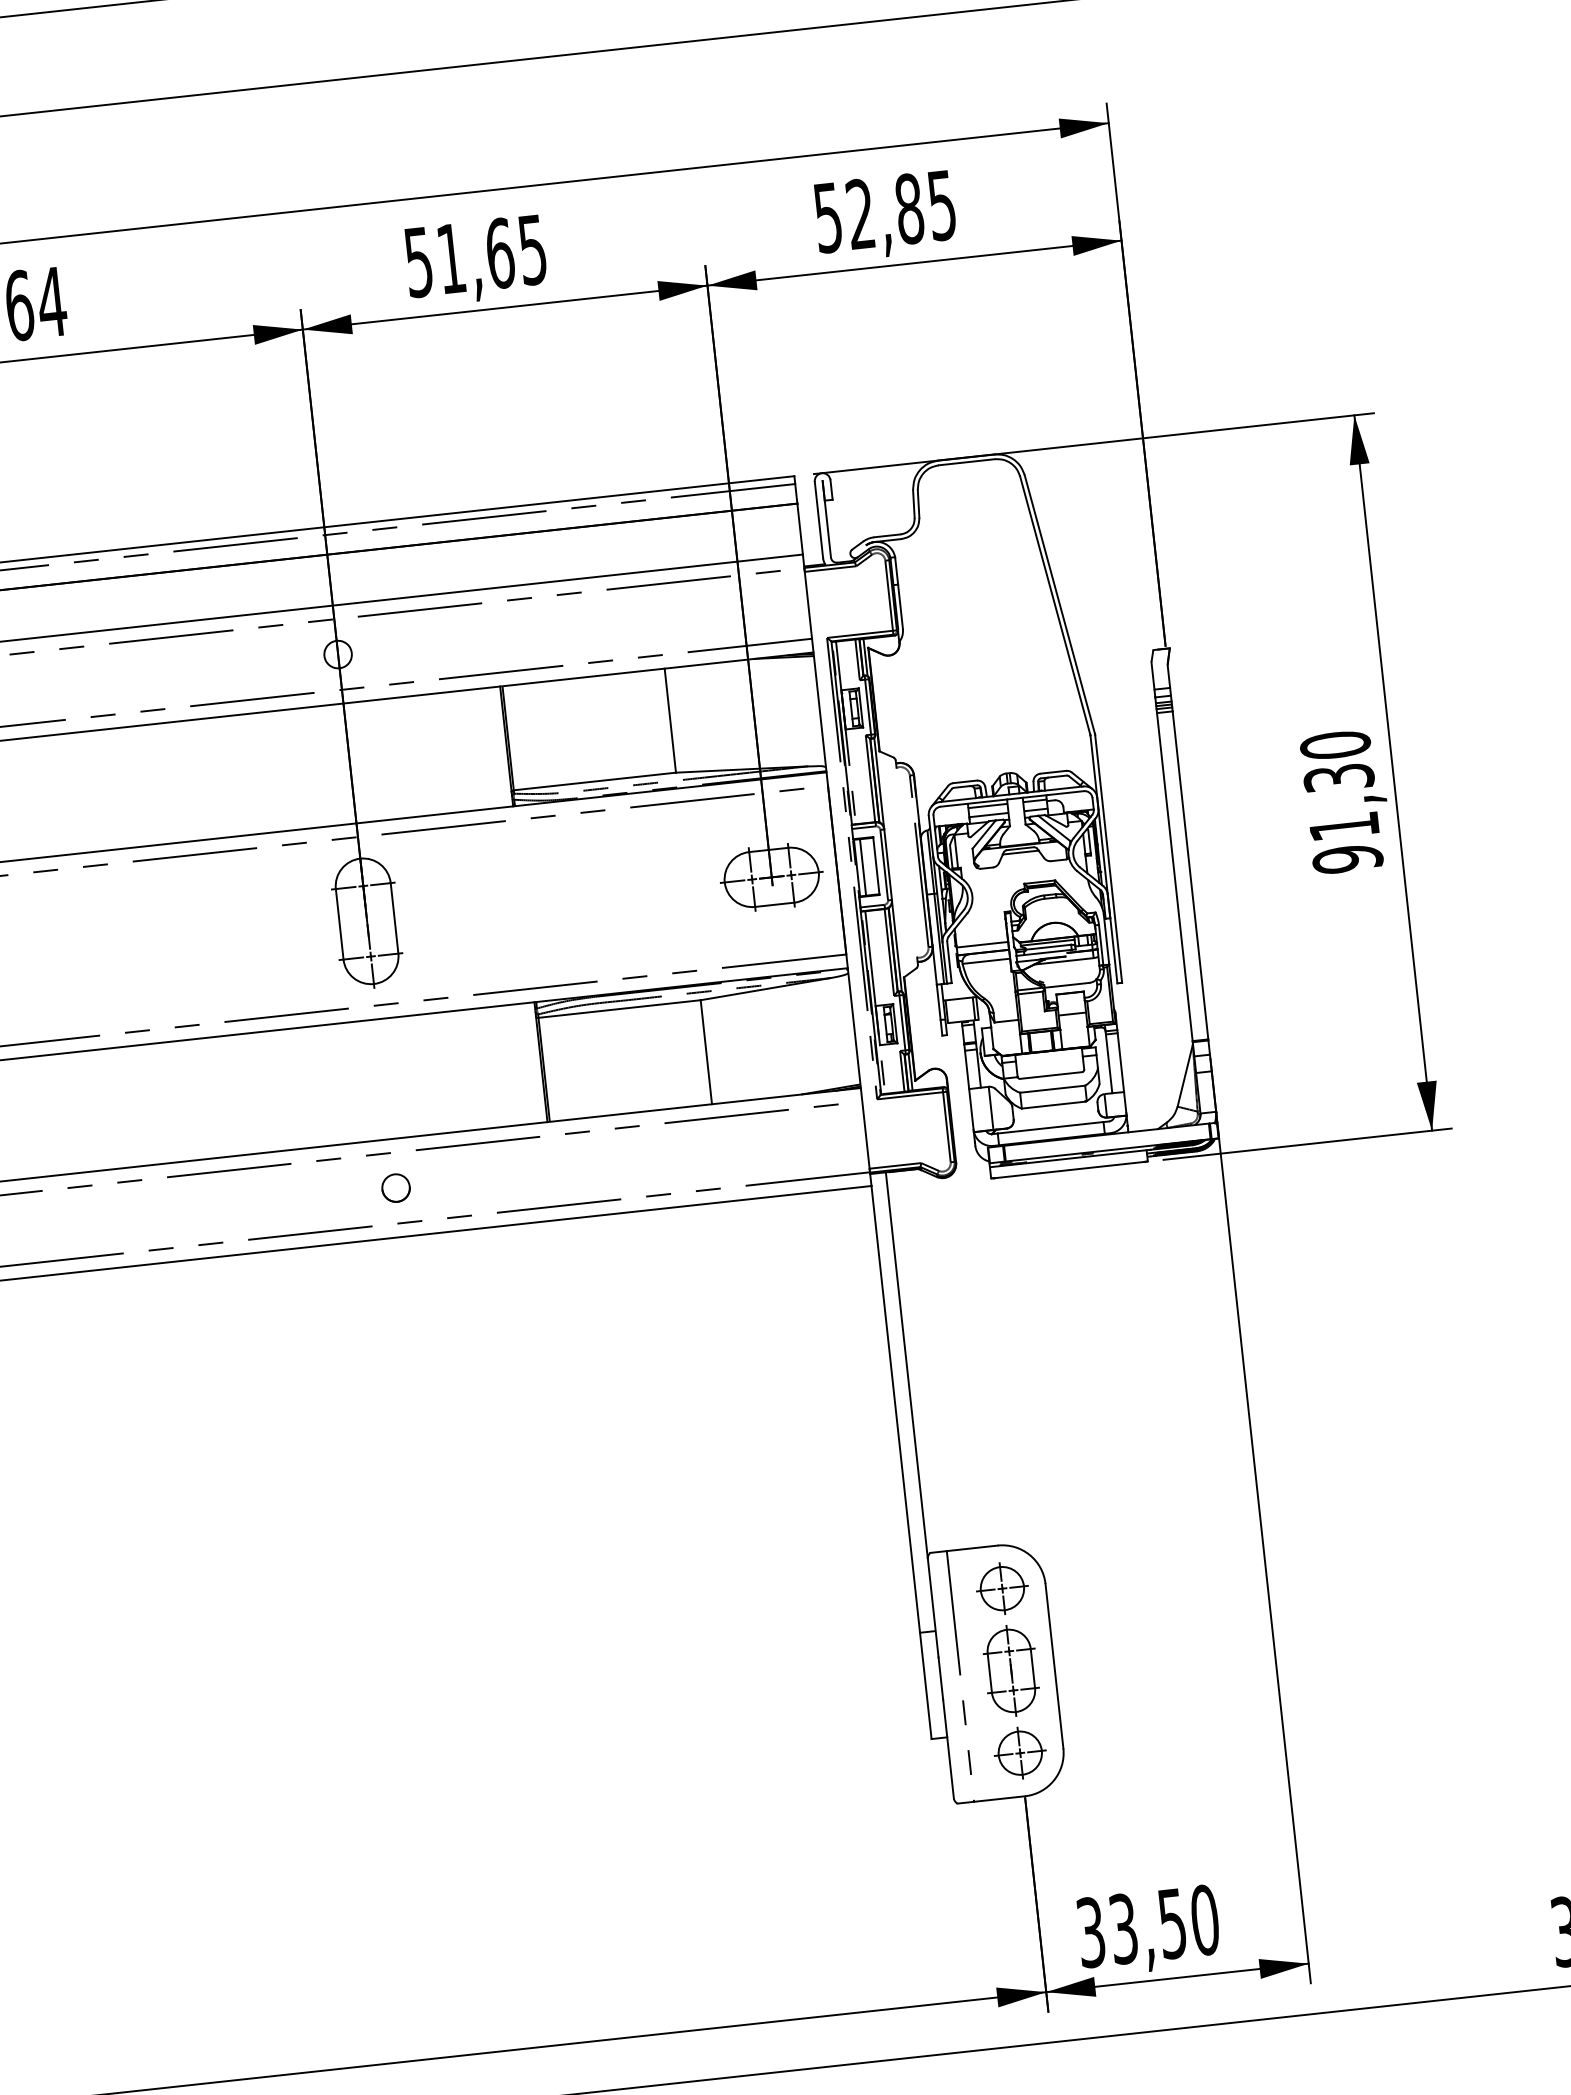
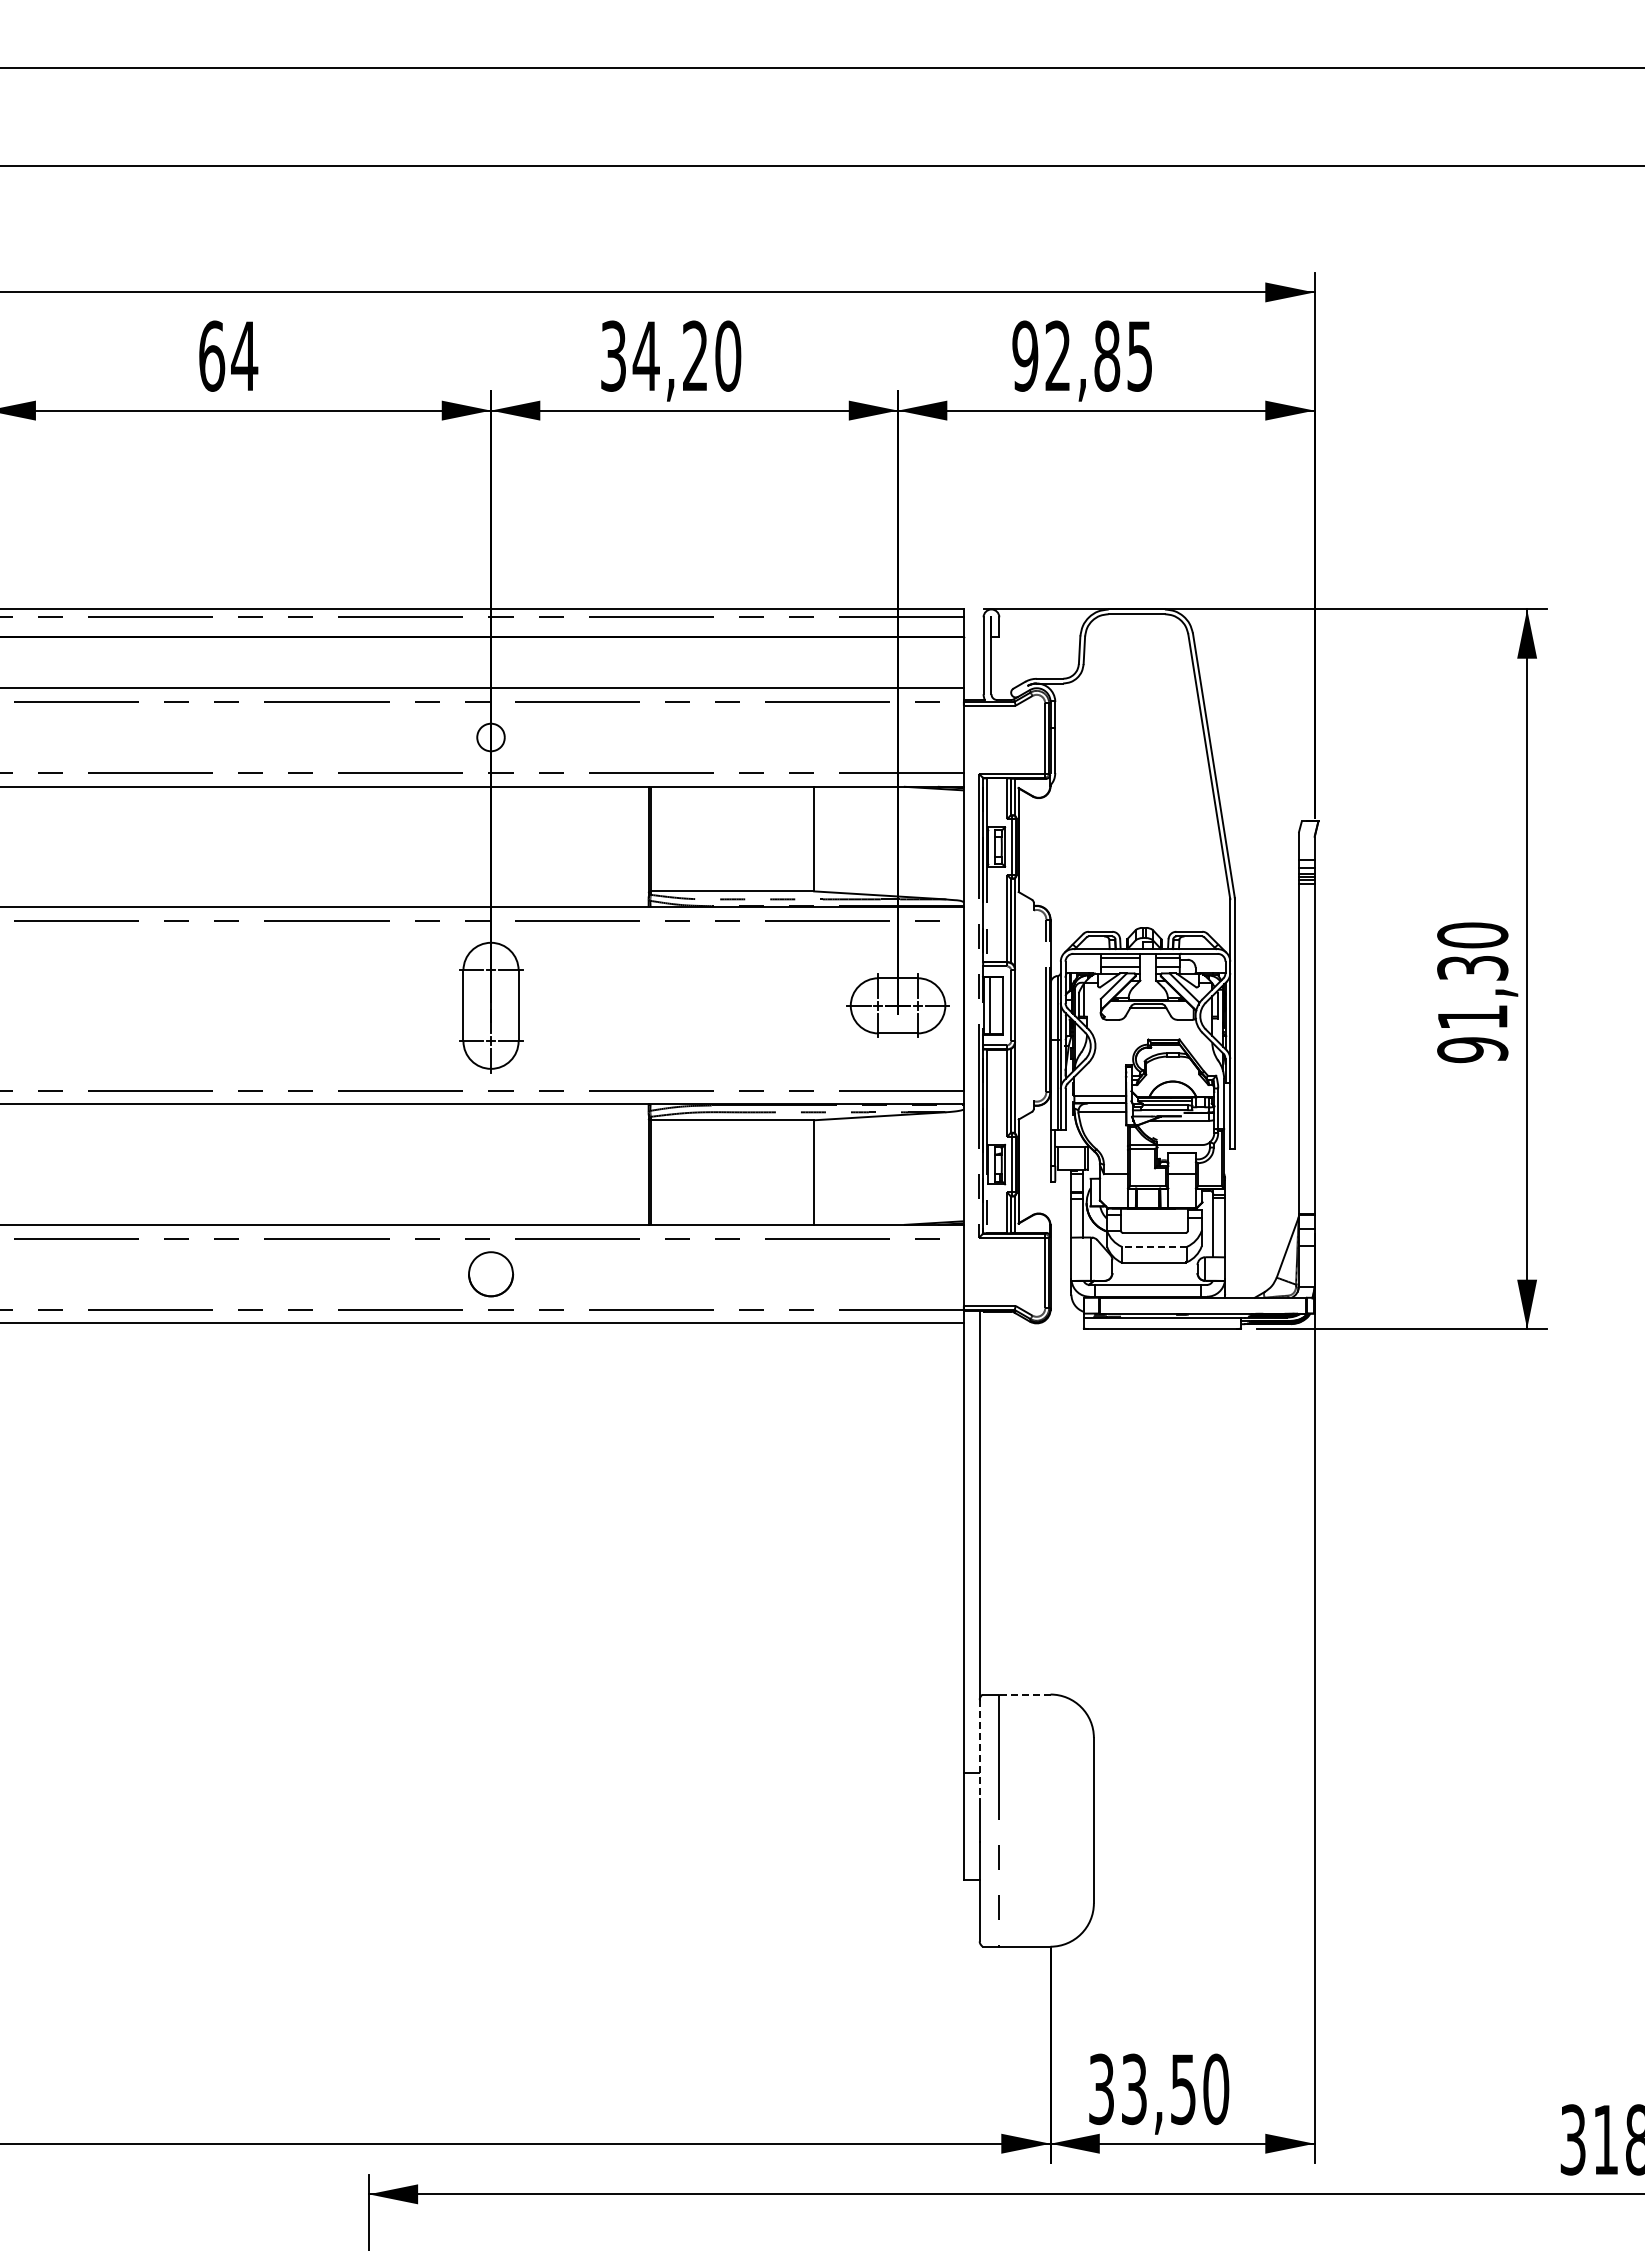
text: (828, 217) -> (1025, 355), 52,85 -> 92,85
text: (476, 255) -> (671, 355), 51,65 -> 34,20
line: (1052, 1088) -> (1154, 1246), solid -> dashed
part: (395, 1187) -> (490, 1273), size x1.6
line: (971, 1548) -> (1024, 1694), solid -> dashed
line: (933, 1607) -> (979, 1749), solid -> dashed
part: (1011, 1670) -> (1050, 1820), removed

